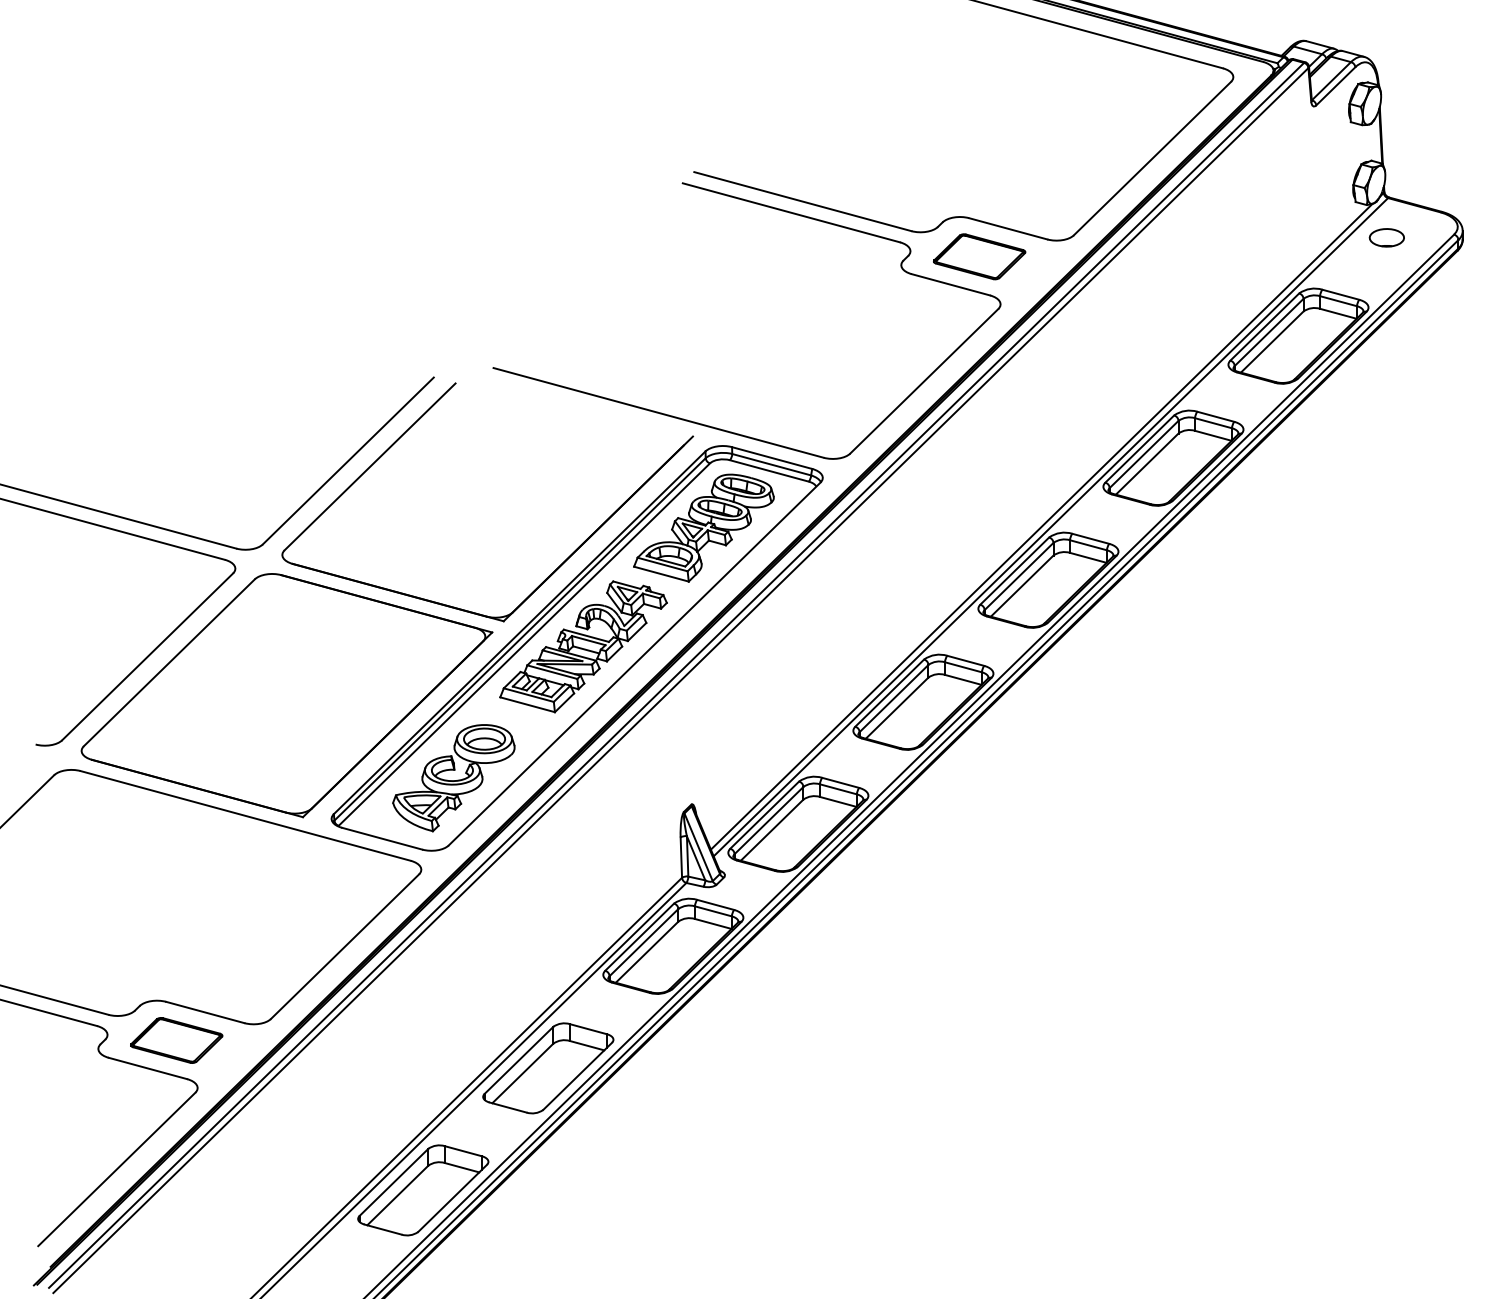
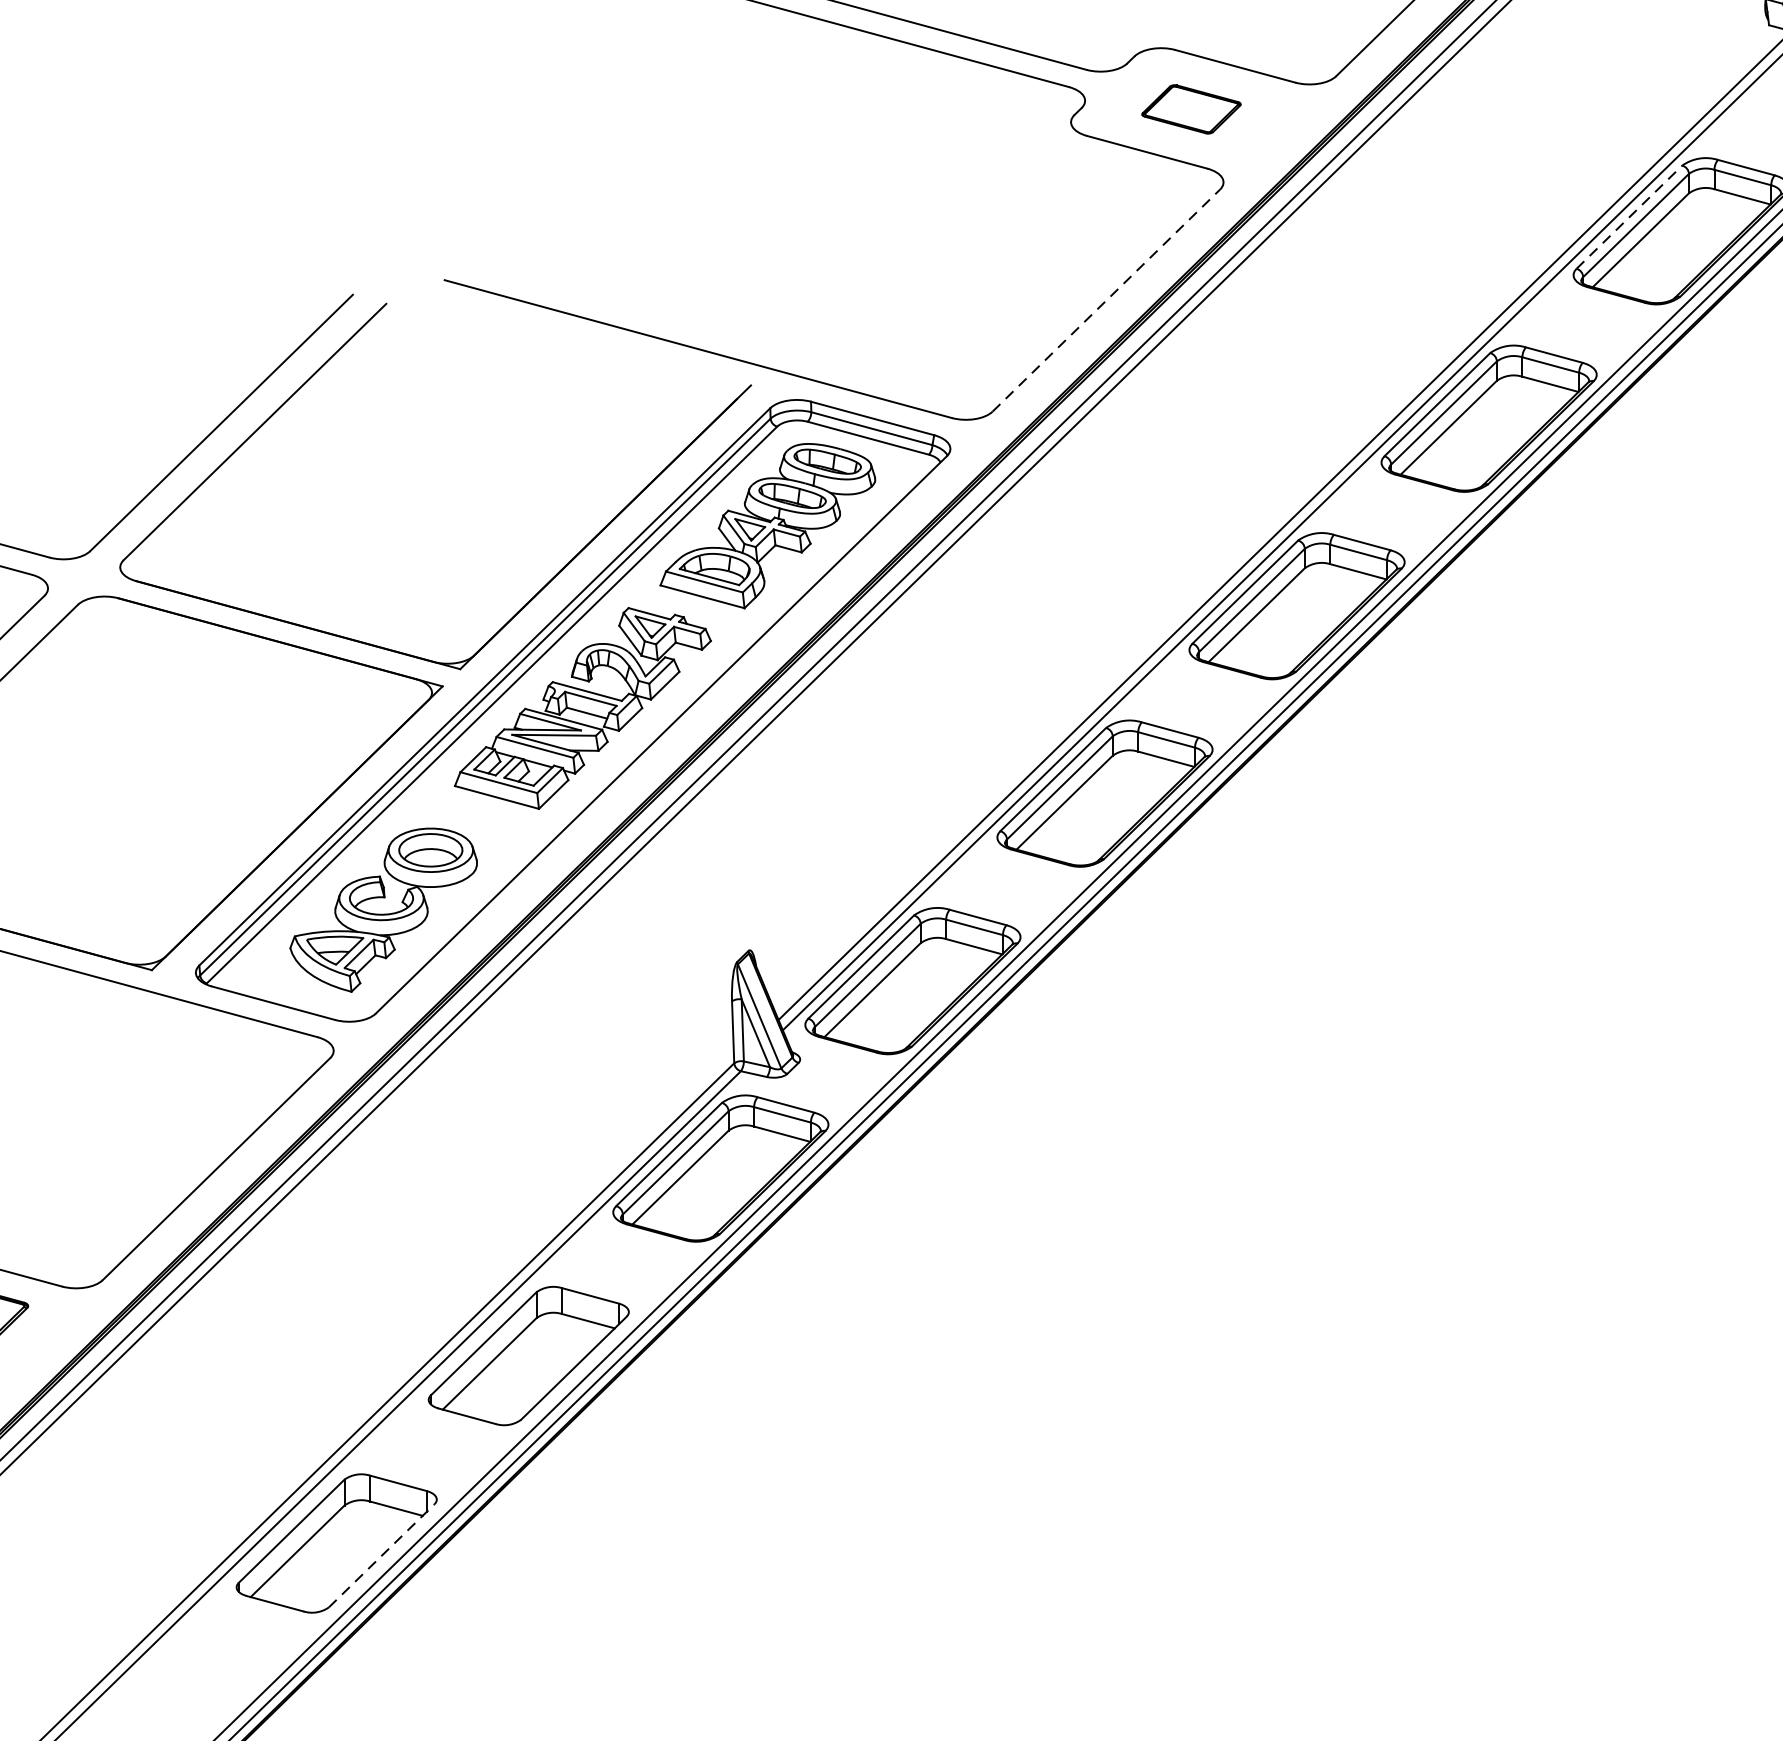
part: (979, 256) -> (1191, 108), size x0.7
line: (1265, 326) -> (1630, 216), solid -> dashed
line: (924, 380) -> (1106, 299), solid -> dashed
line: (453, 1198) -> (383, 1555), solid -> dashed

